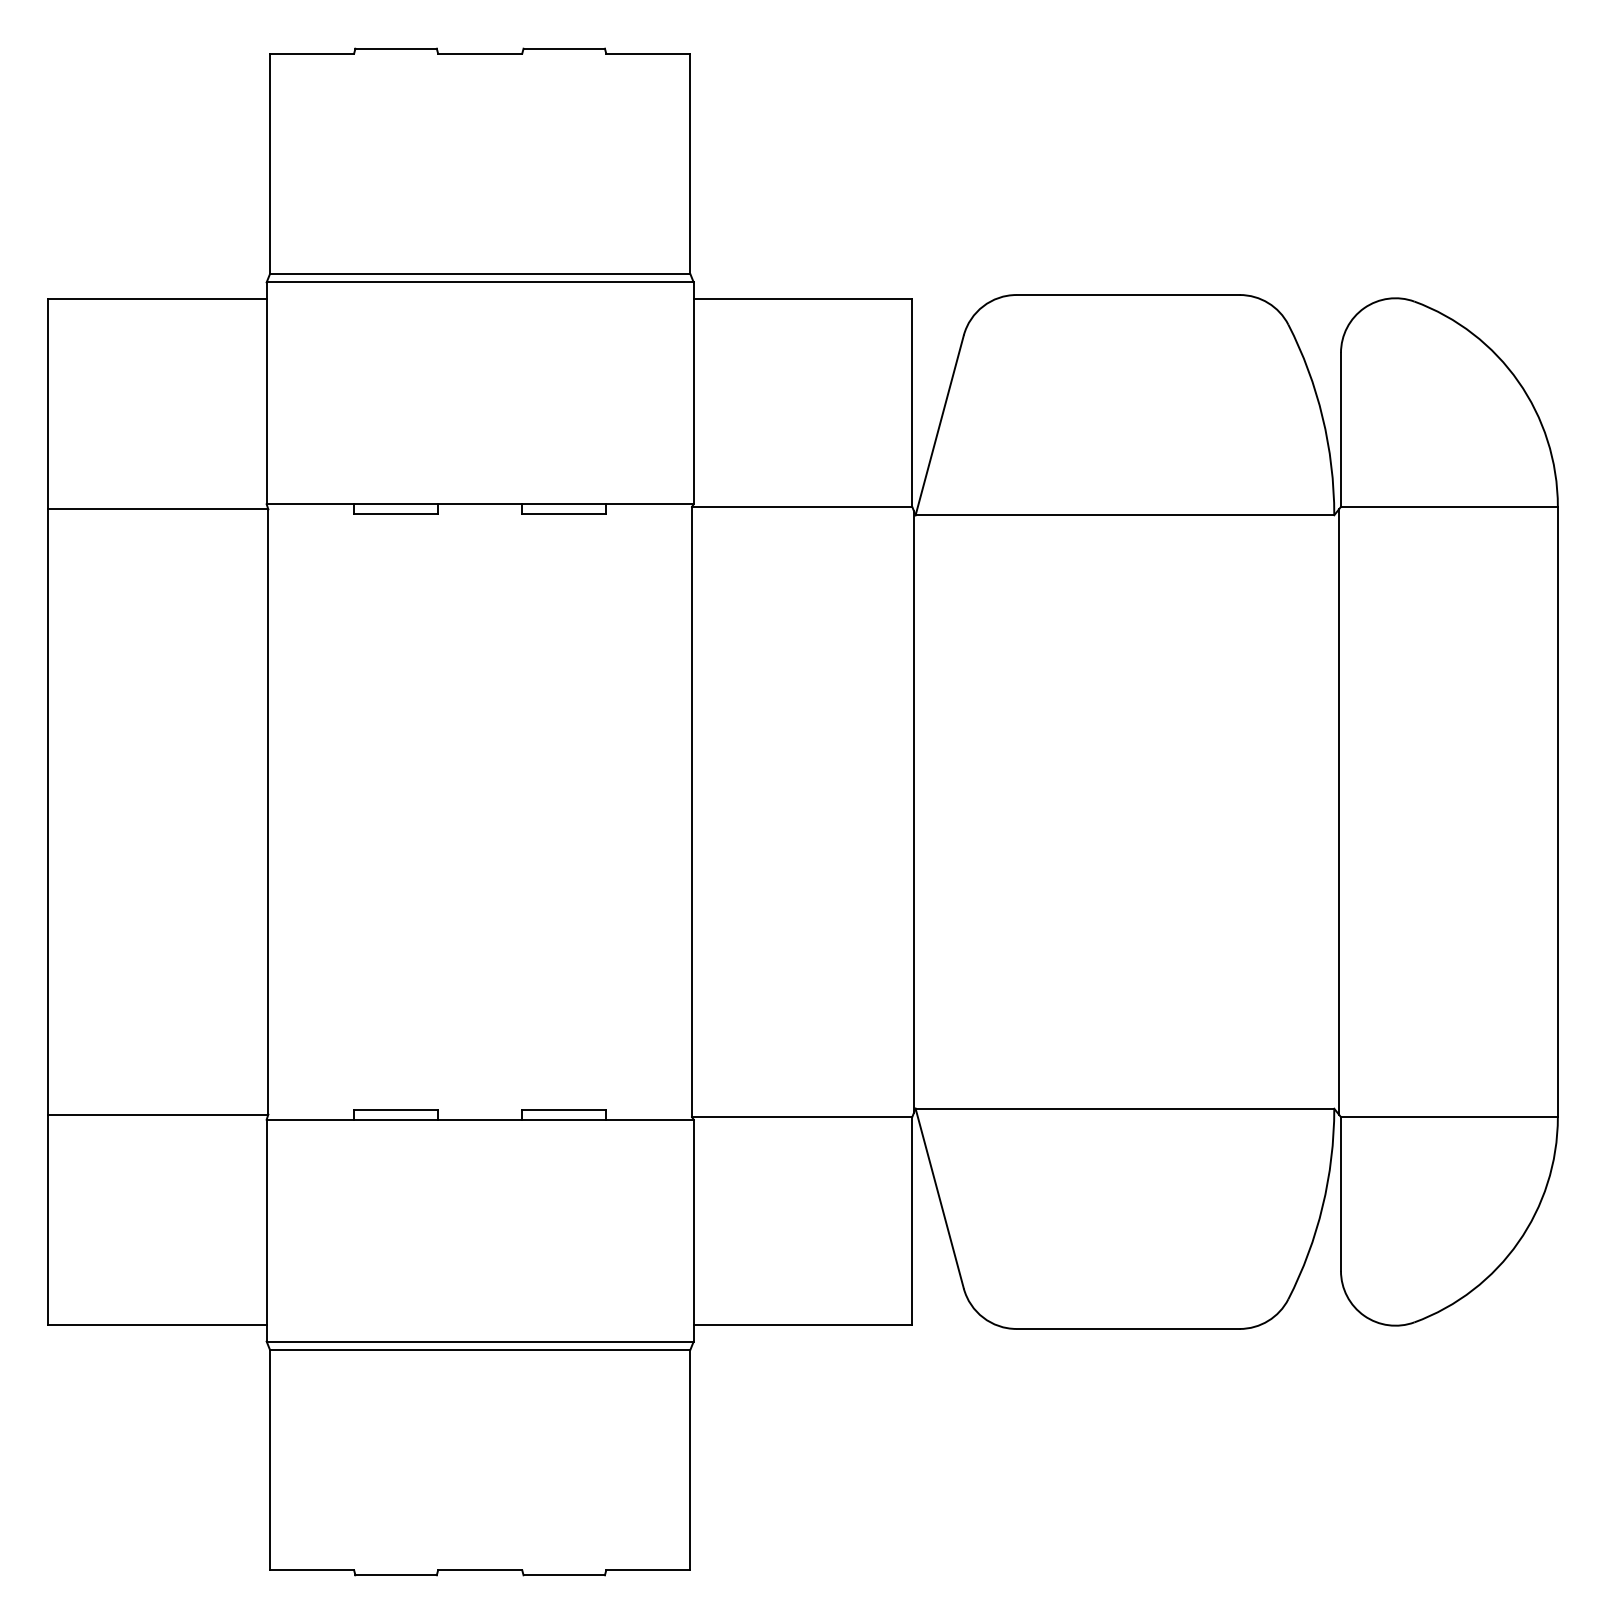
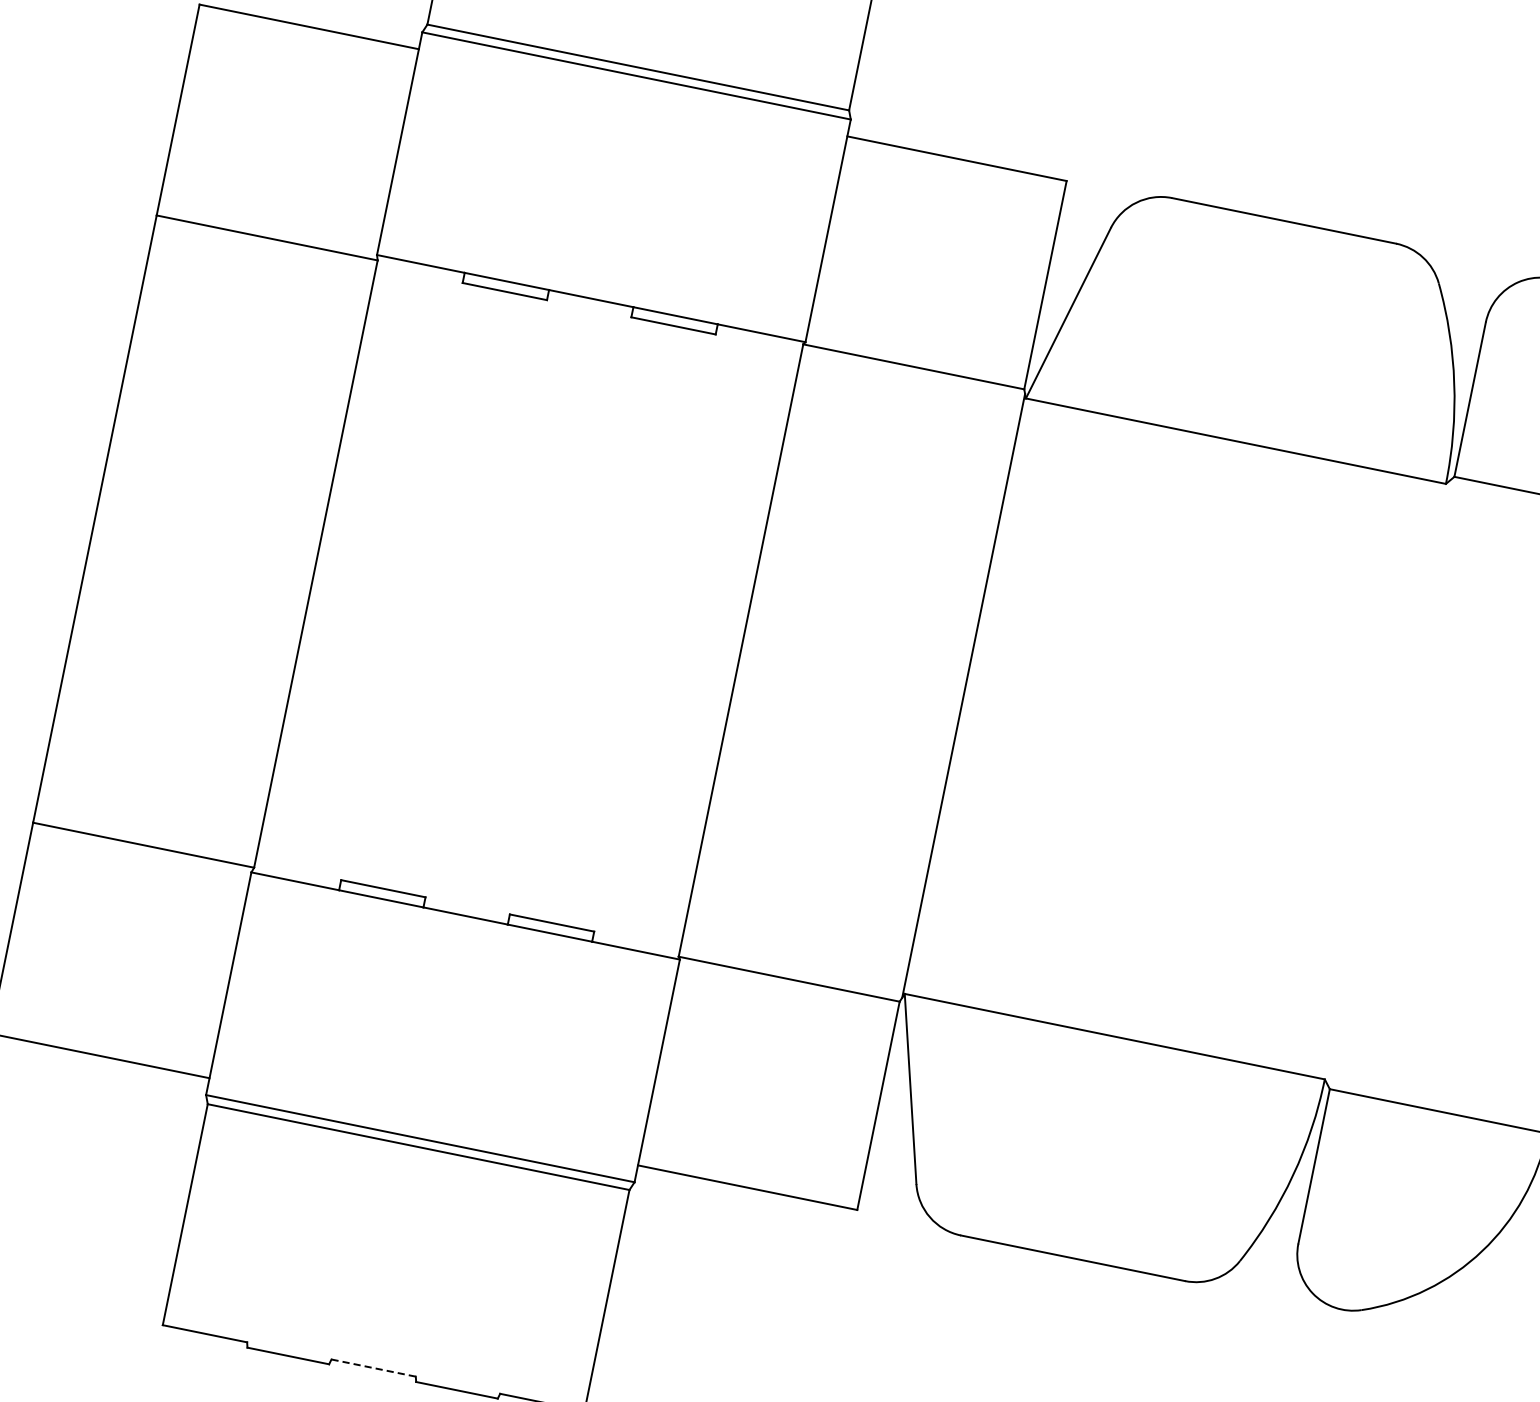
line: (1339, 811) -> (1390, 782), removed
line: (480, 1570) -> (373, 1368), solid -> dashed

